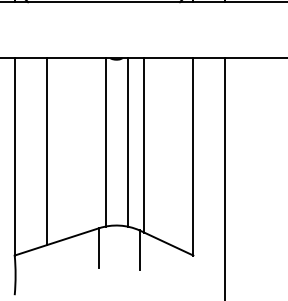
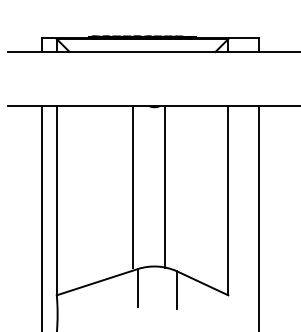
line: (105, 142) -> (132, 186), moved
line: (144, 145) -> (181, 189), removed
line: (46, 151) -> (87, 195), removed

